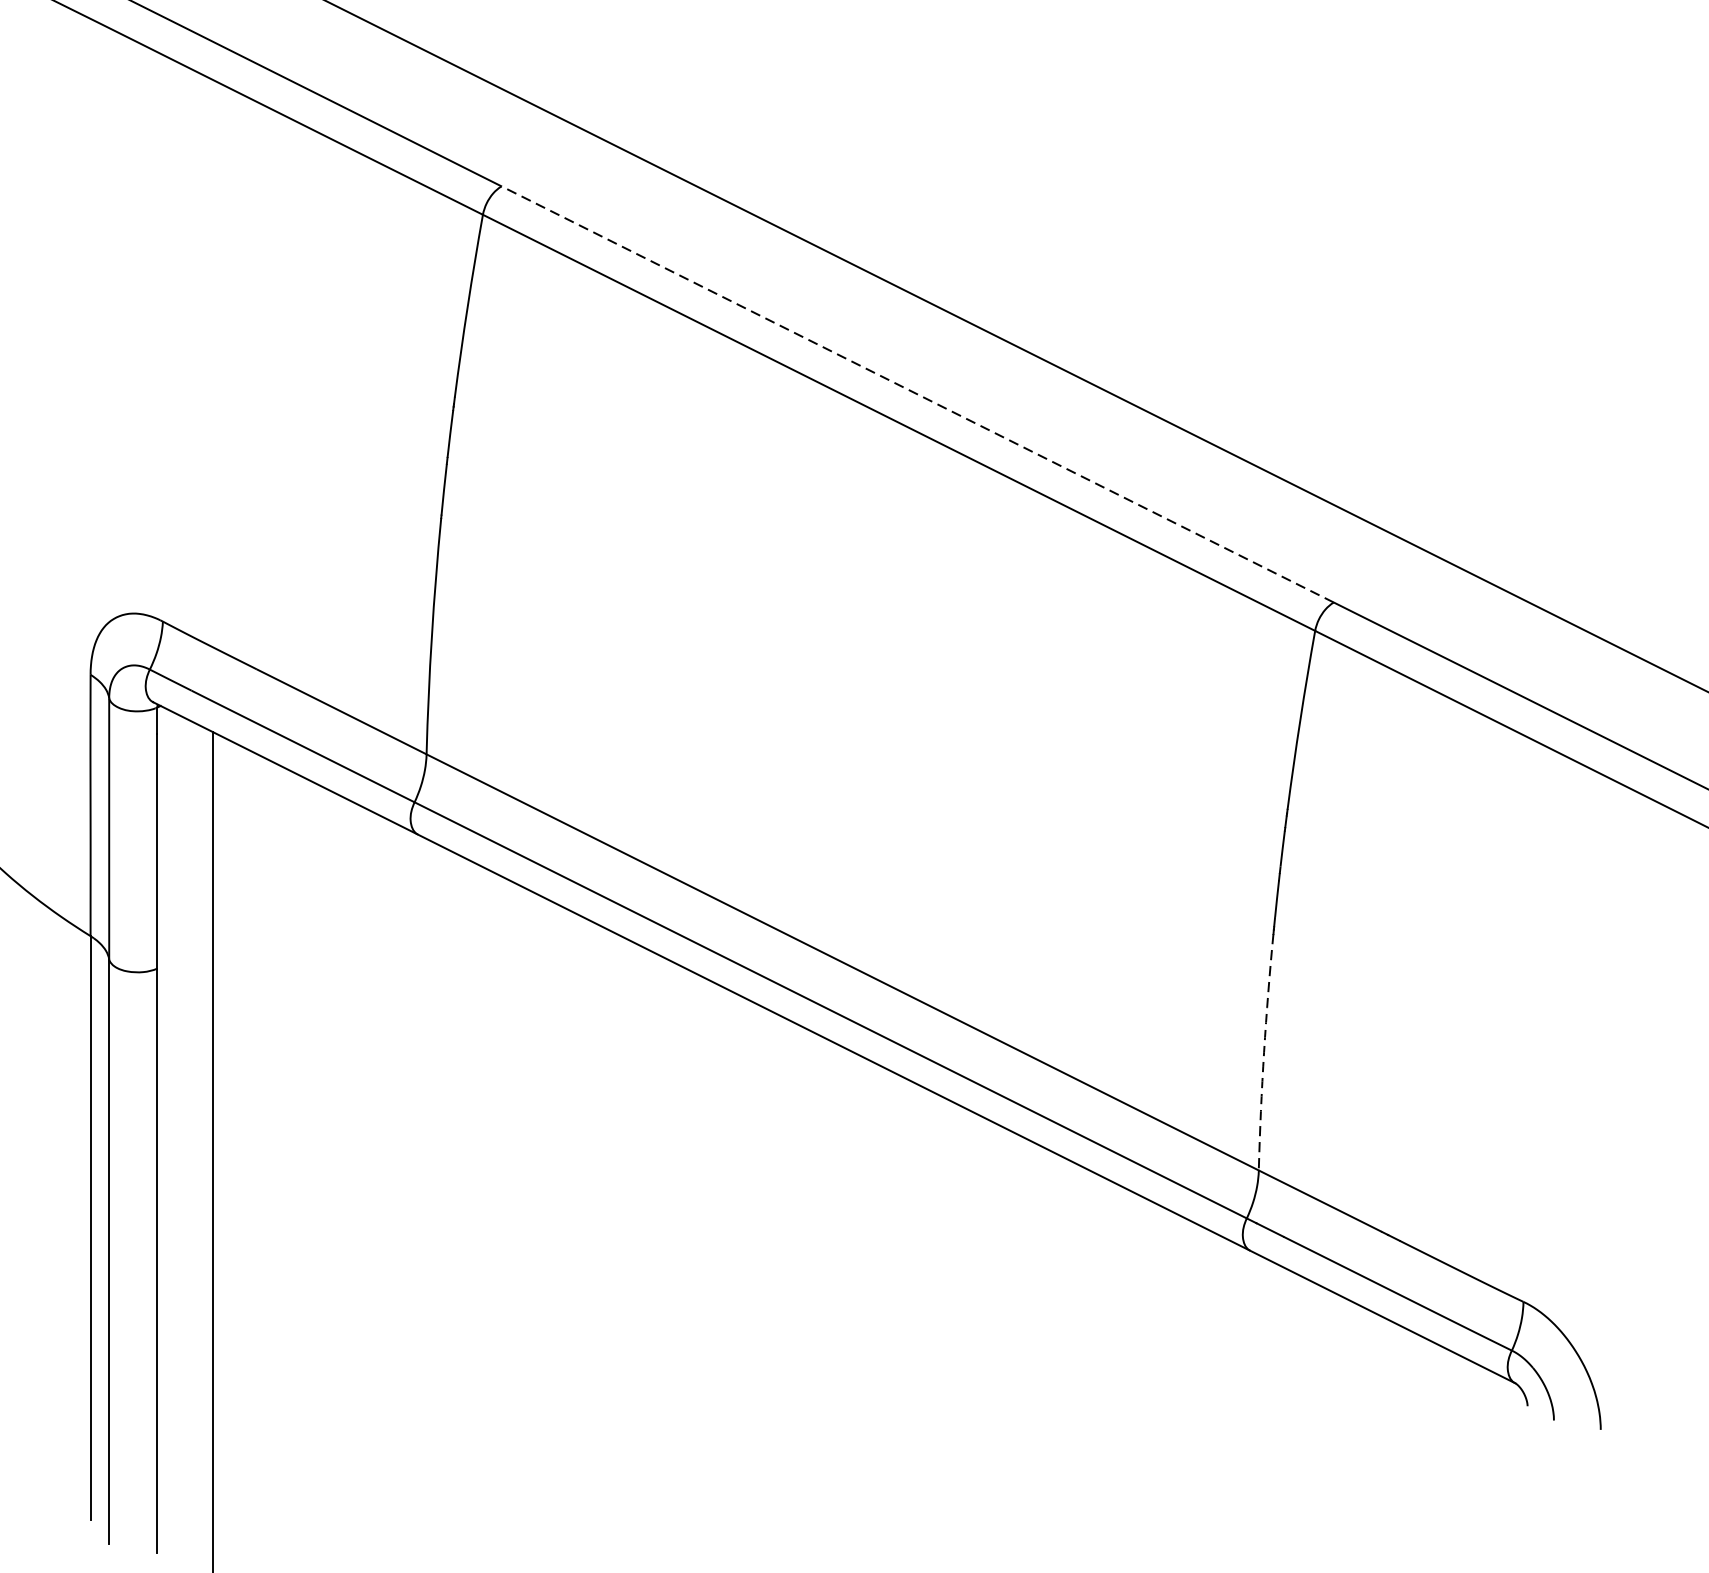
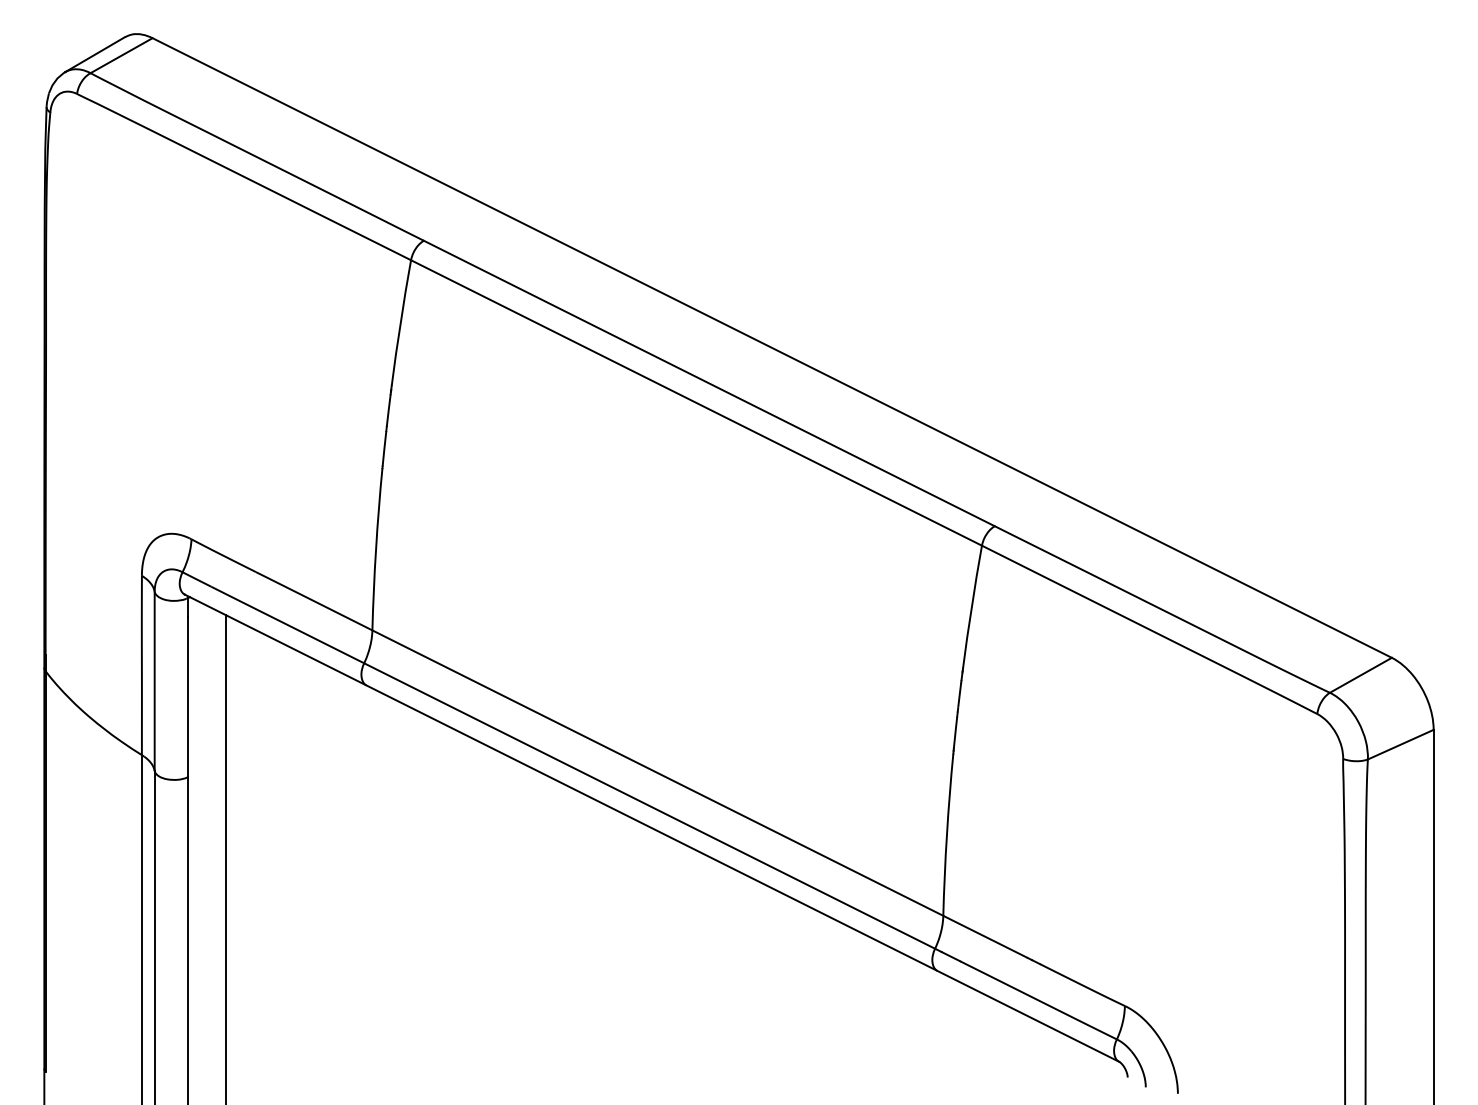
line: (916, 394) -> (708, 383), dashed -> solid
arc: (1263, 1051) -> (946, 834), dashed -> solid

